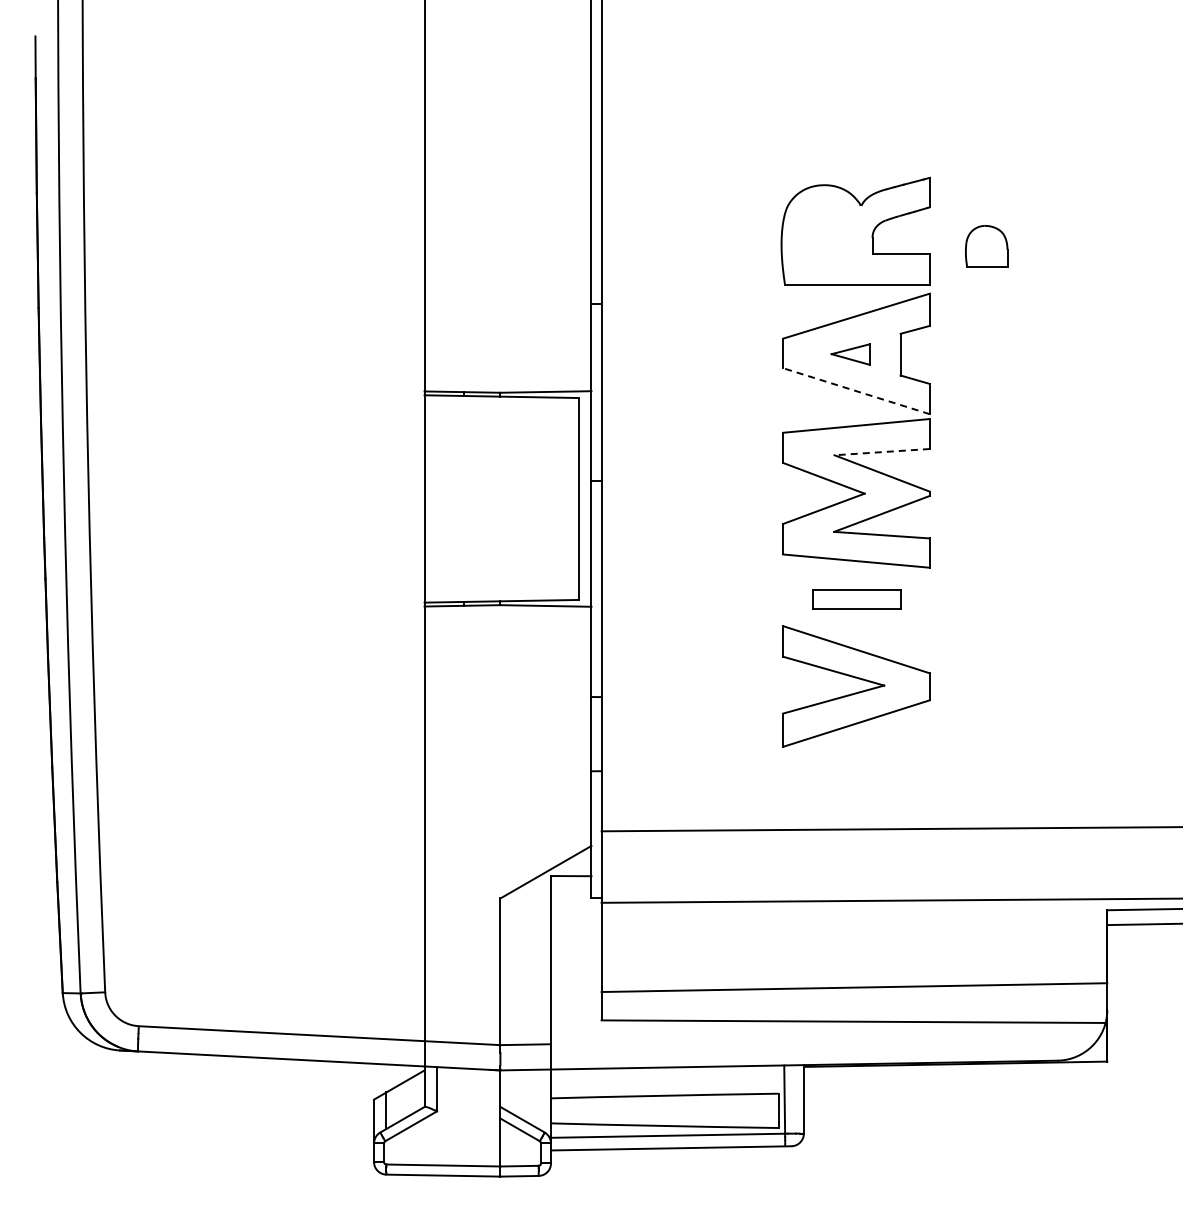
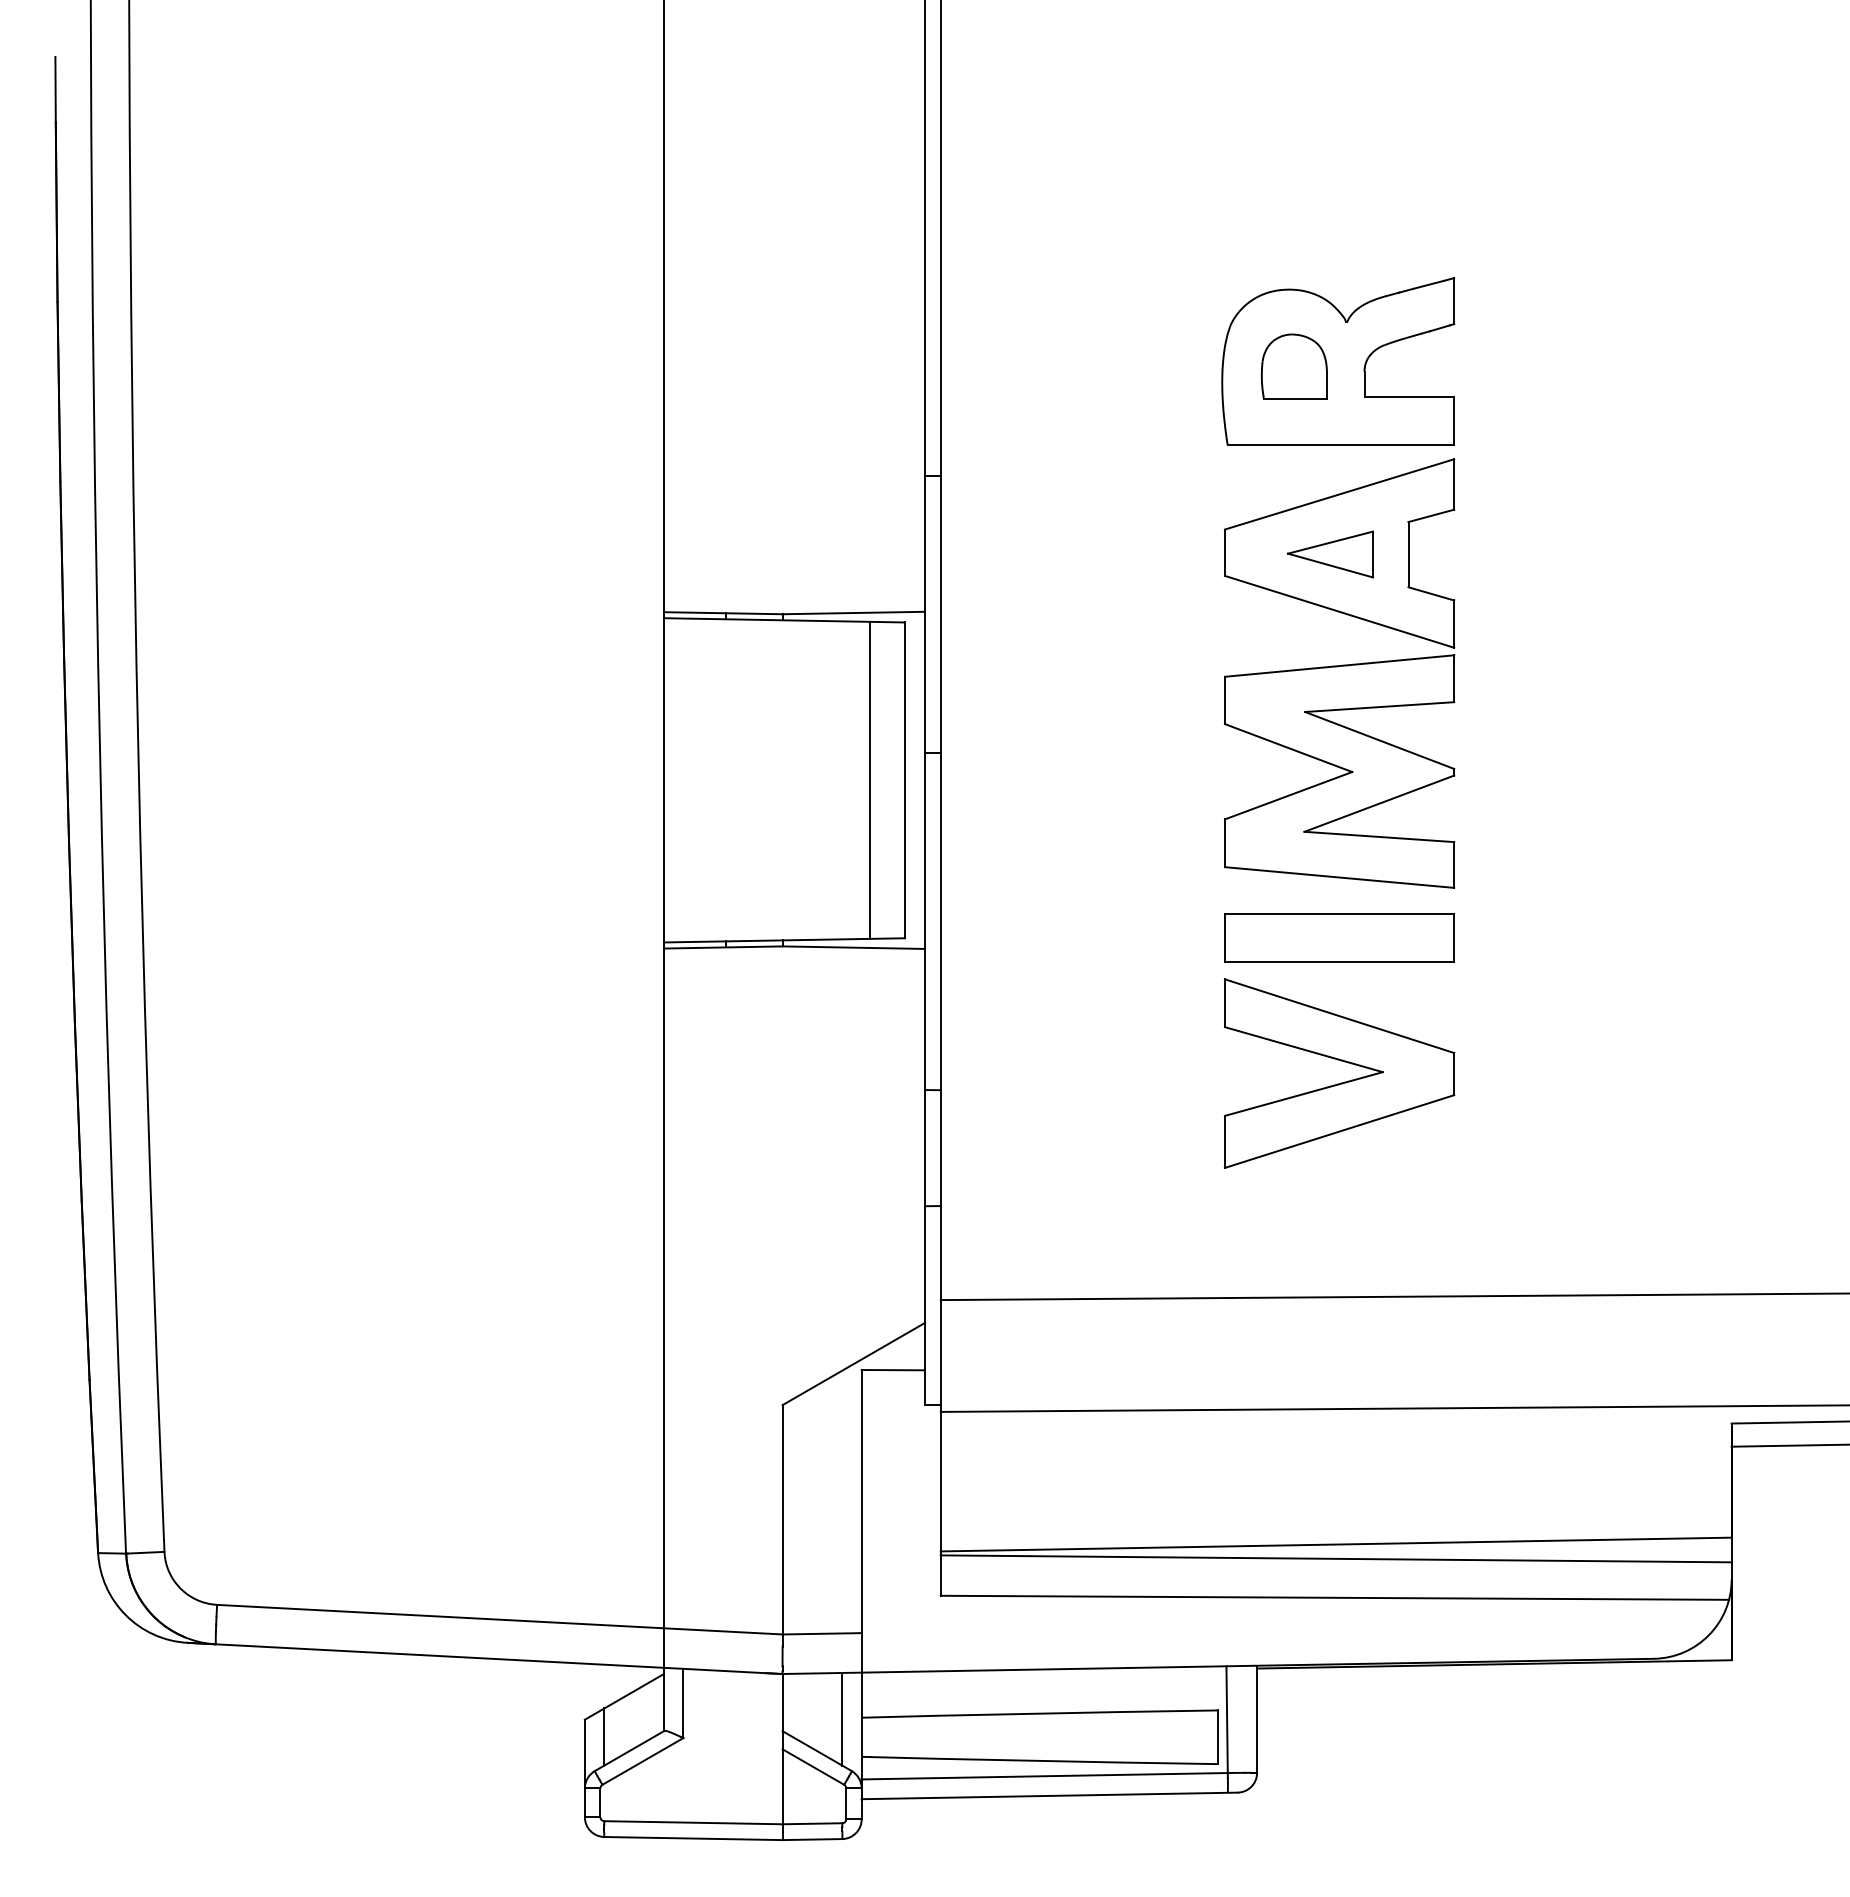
part: (986, 246) -> (1294, 366), moved
part: (850, 354) -> (1330, 554), size x1.43
line: (856, 391) -> (1339, 612), dashed -> solid
line: (882, 452) -> (1380, 707), dashed -> solid
line: (556, 498) -> (870, 779), added
part: (856, 599) -> (1339, 937), size x1.67
line: (854, 996) -> (1336, 1558), added
line: (538, 1099) -> (842, 1719), added

